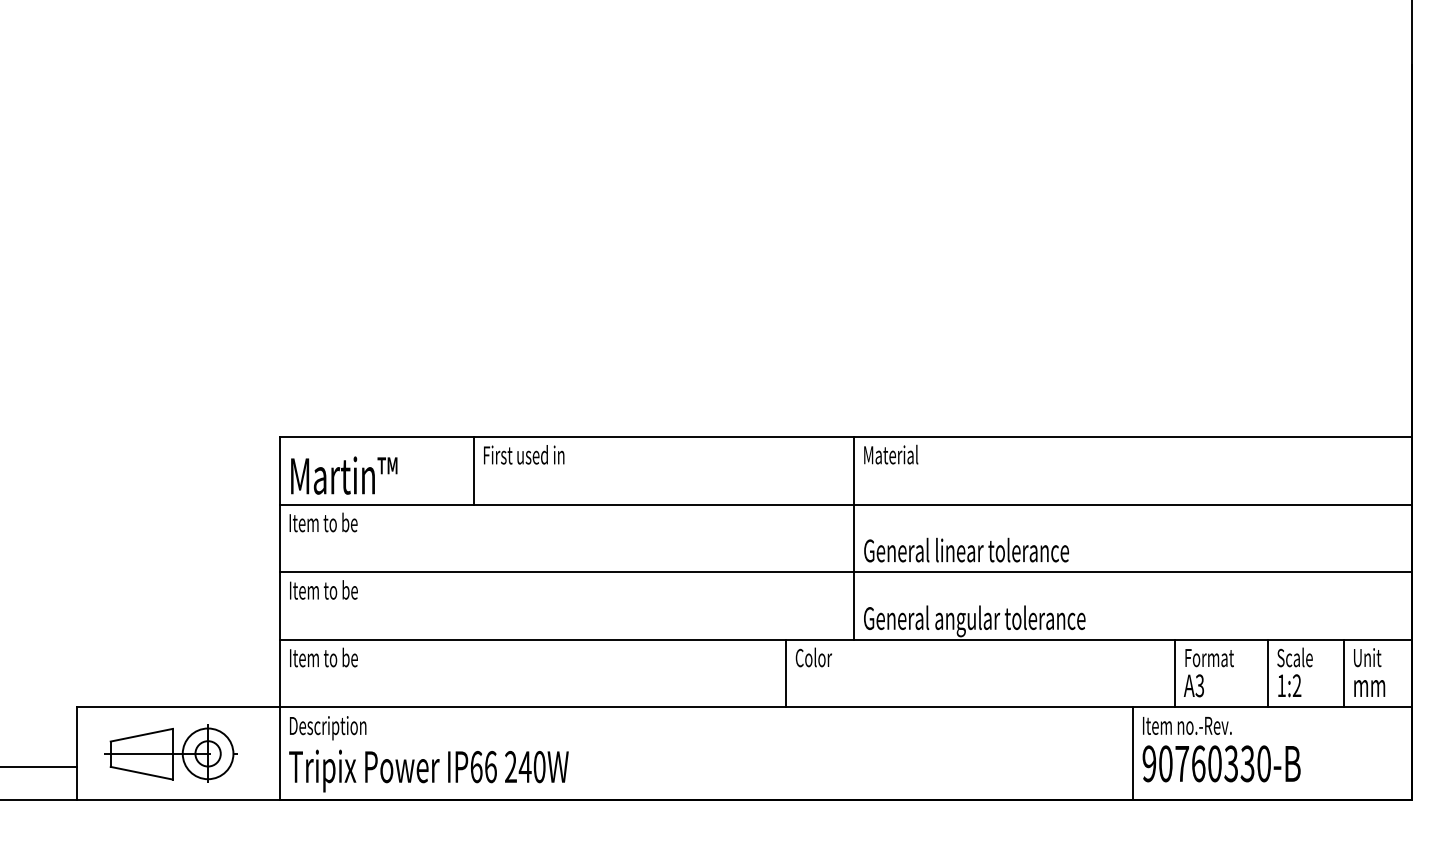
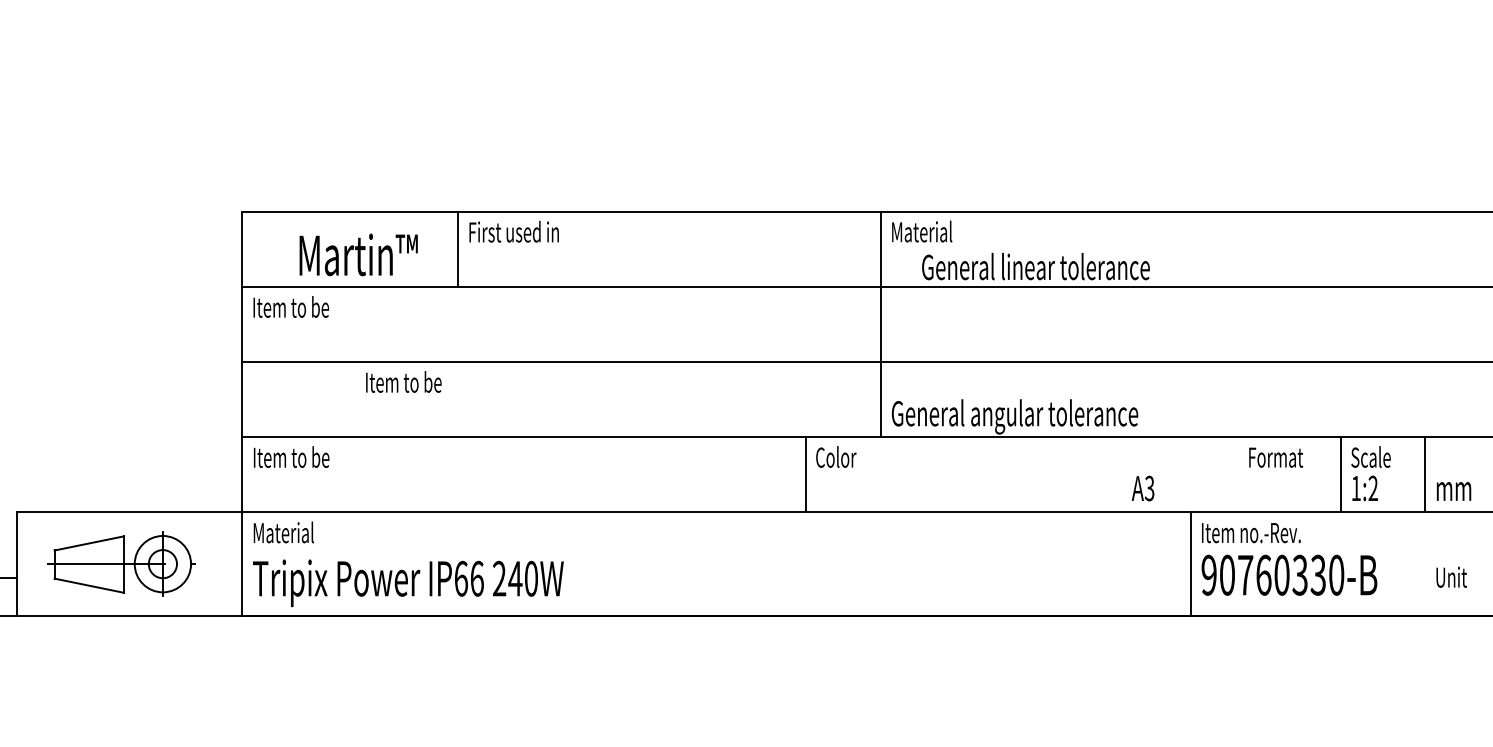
text: (344, 475) -> (358, 254), moved
text: (966, 549) -> (1035, 265), moved
text: (323, 589) -> (403, 381), moved
text: (1367, 657) -> (1451, 577), moved
line: (1175, 673) -> (1238, 474), removed
text: (1193, 685) -> (1142, 488), moved
text: (328, 727) -> (296, 534), Description -> Material

